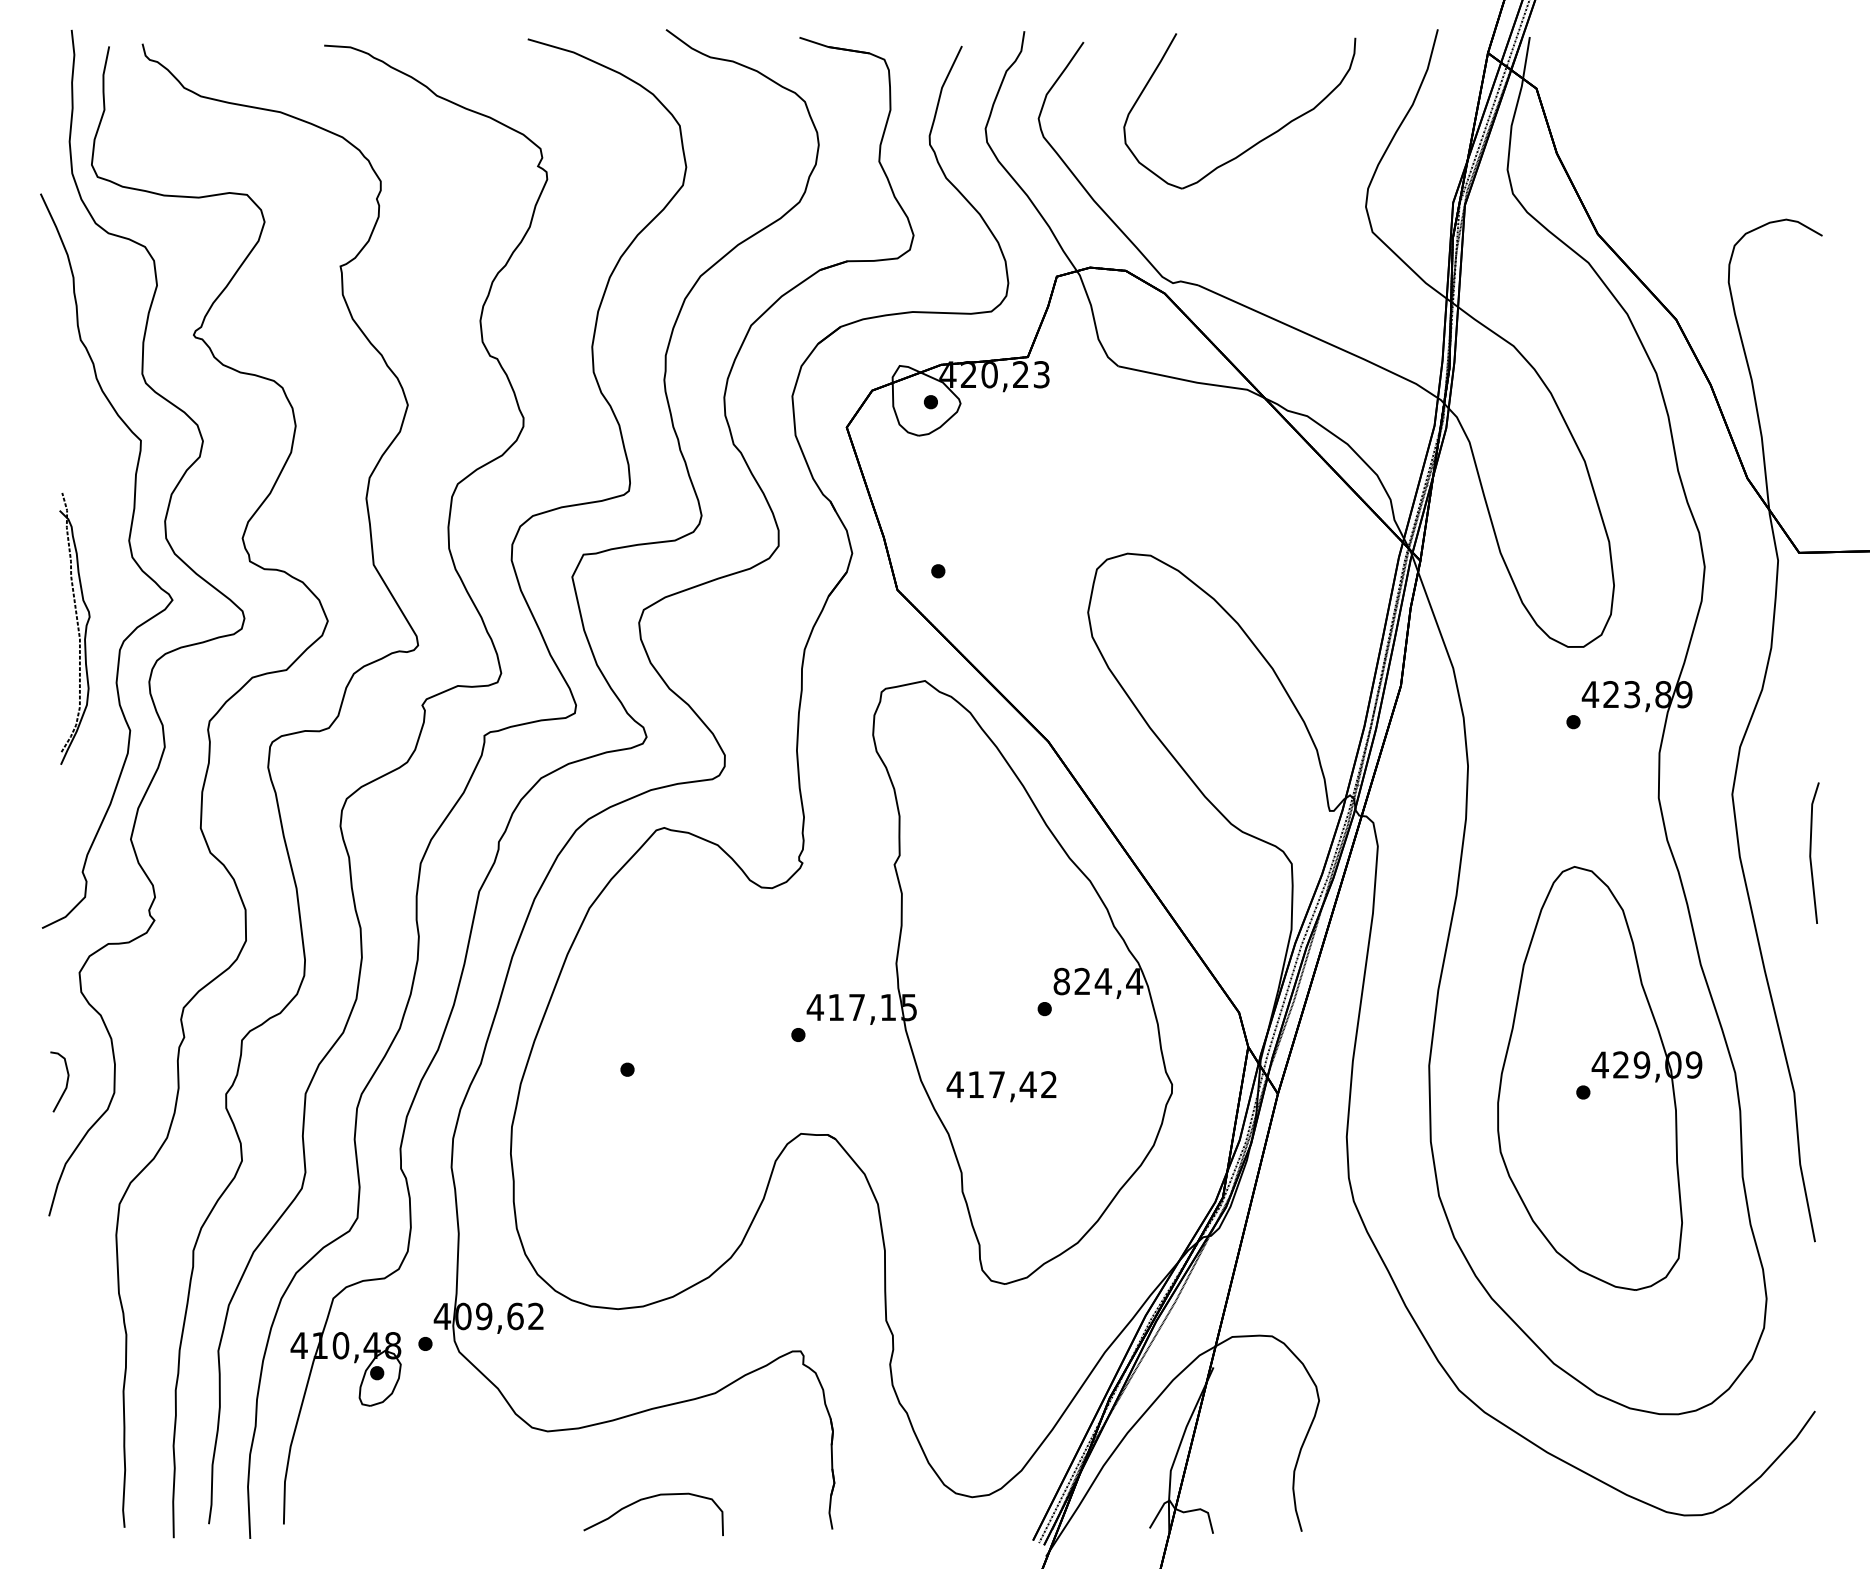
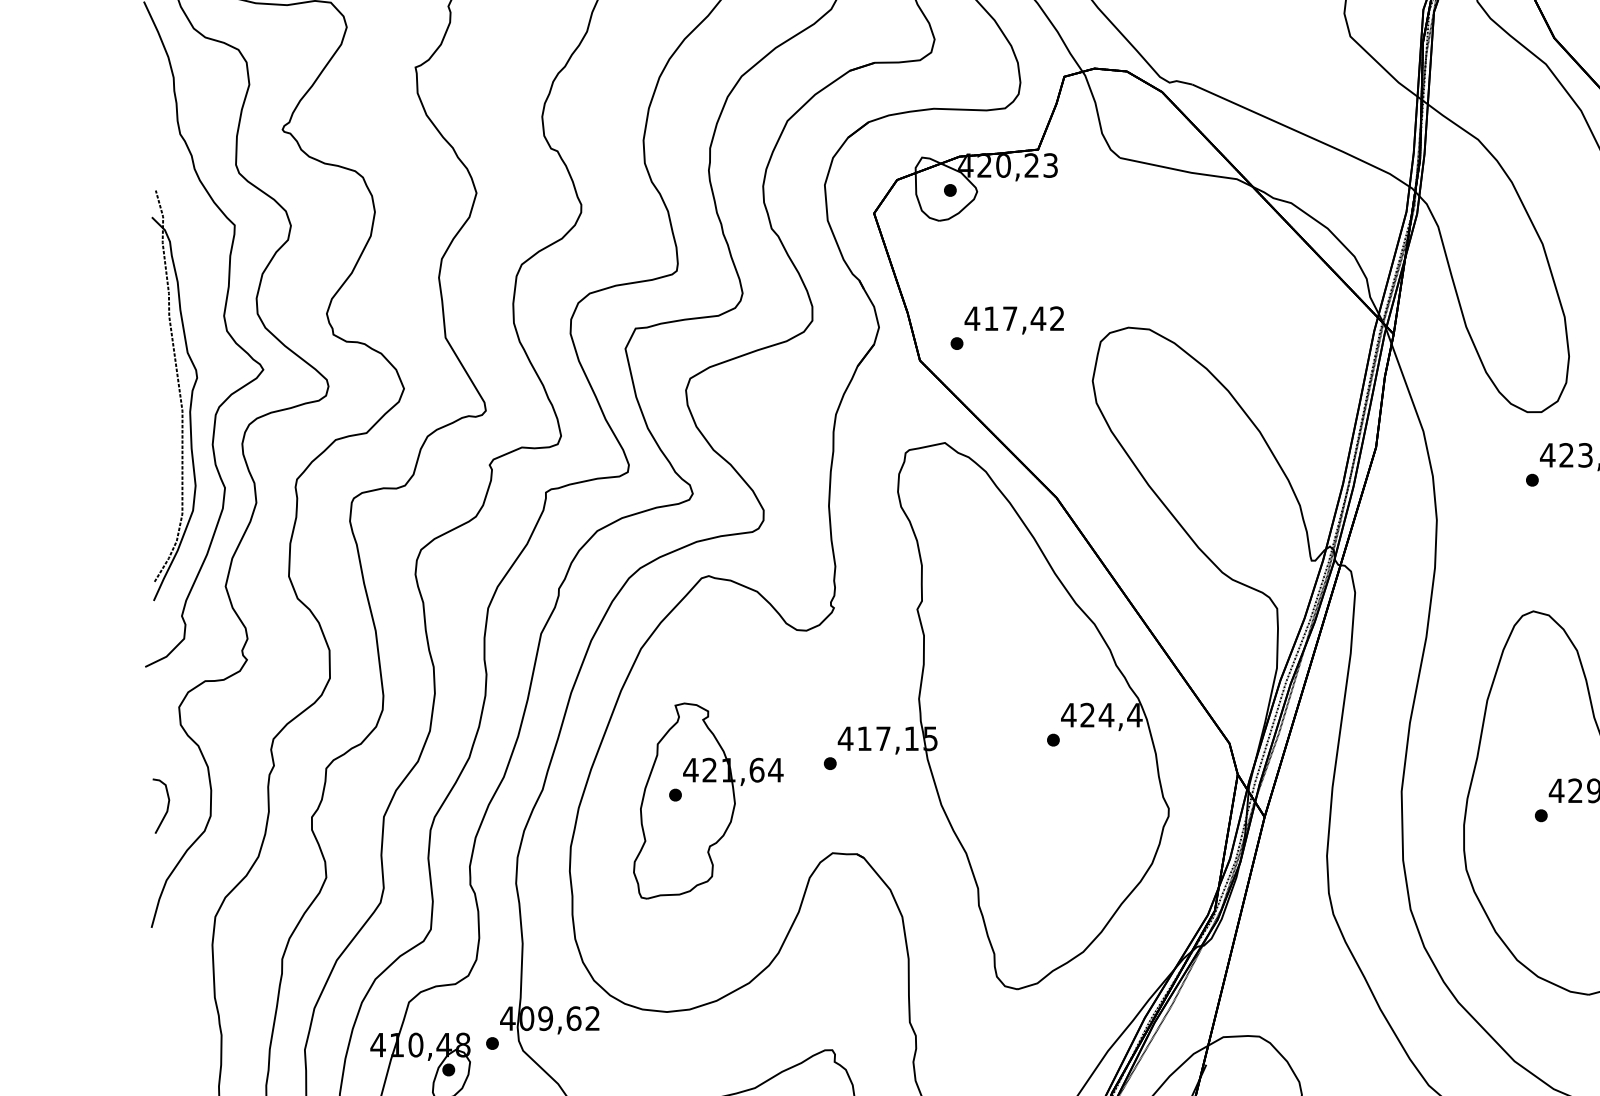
part: (74, 628) -> (174, 395), size x1.67
text: (1061, 981) -> (1068, 715), 824,4 -> 424,4
part: (663, 1075) -> (708, 800), added
text: (1001, 1086) -> (1014, 320), moved

